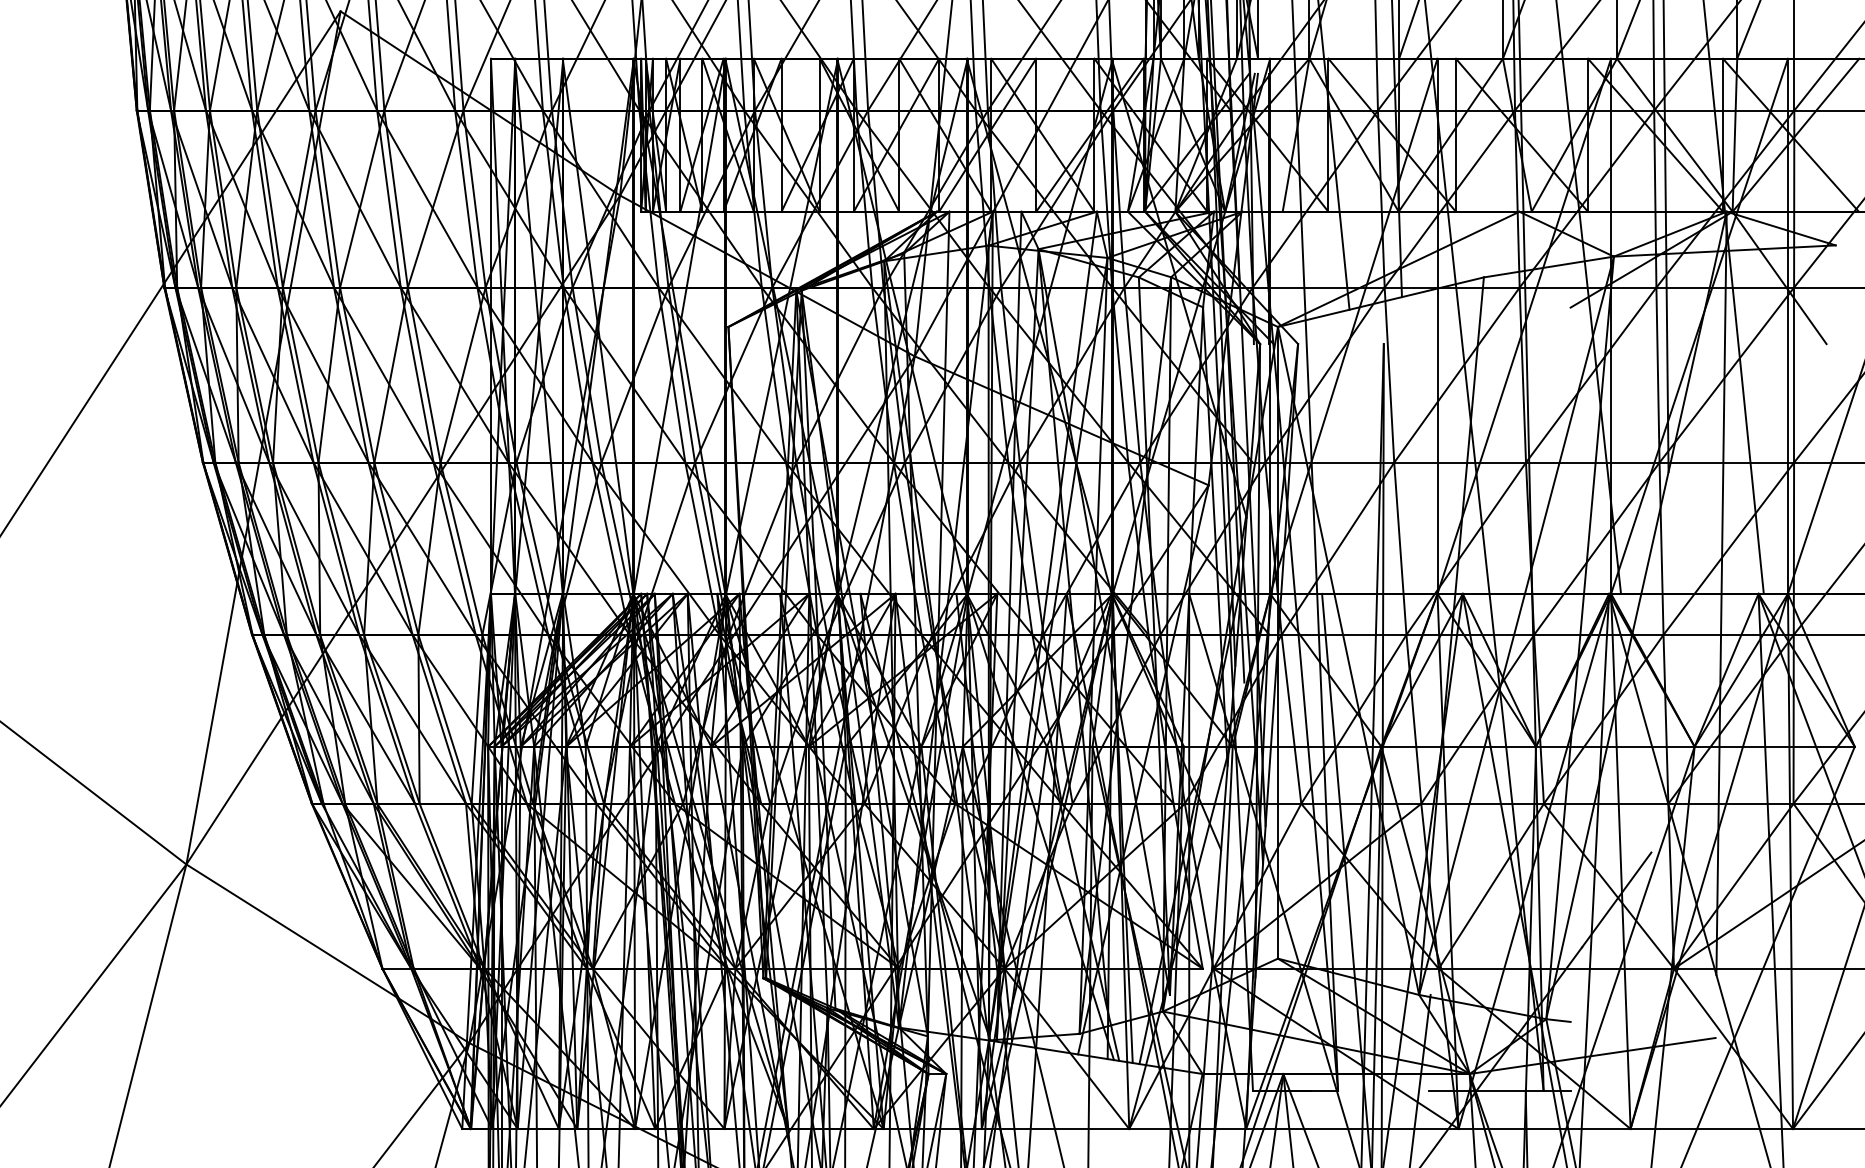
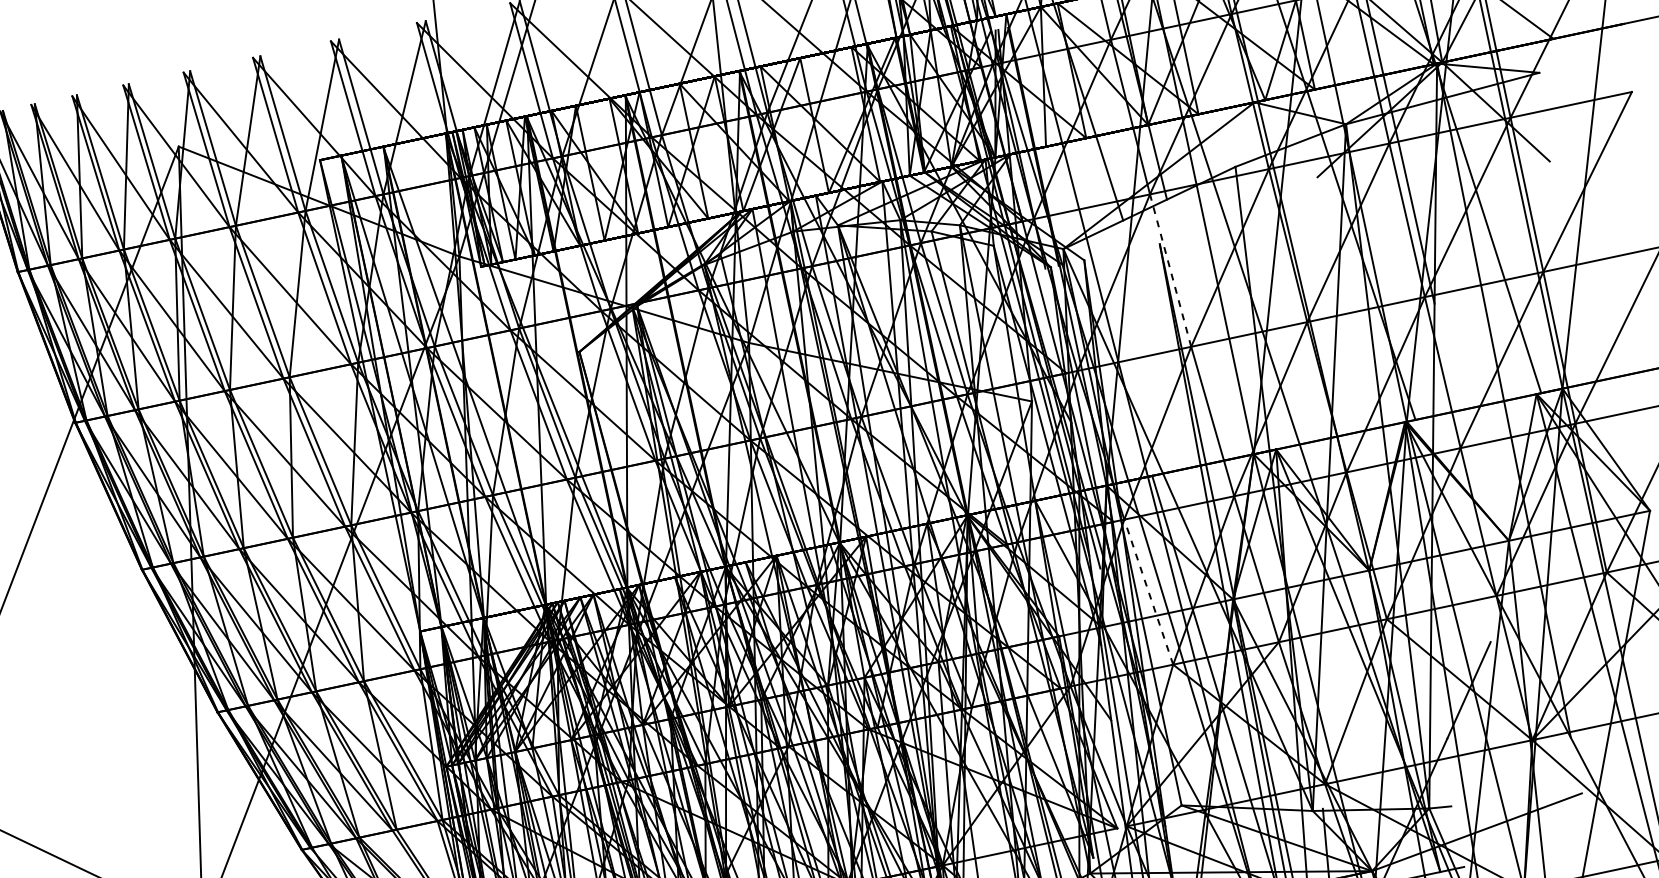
line: (1389, 375) -> (1170, 270), solid -> dashed
line: (1291, 719) -> (1148, 592), solid -> dashed

